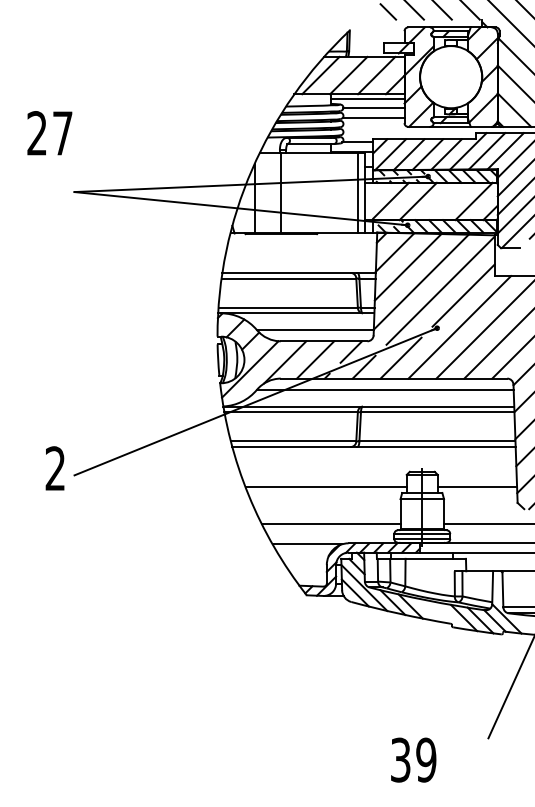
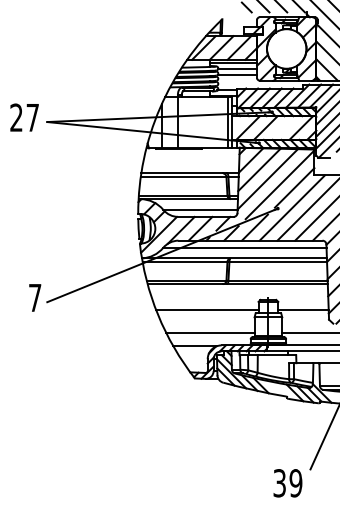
text: (49, 133) -> (24, 117), moved
text: (55, 467) -> (35, 297), 2 -> 7
text: (412, 760) -> (287, 483), moved

